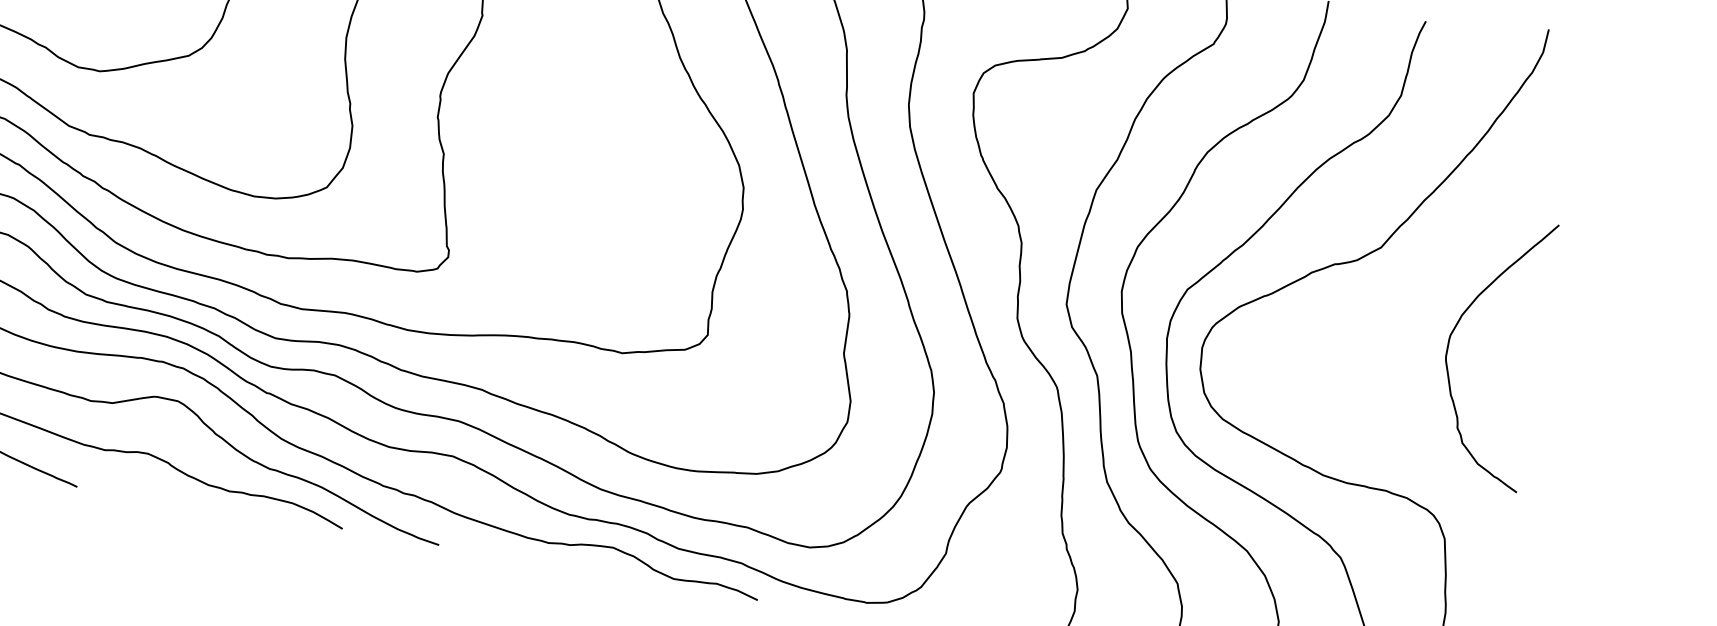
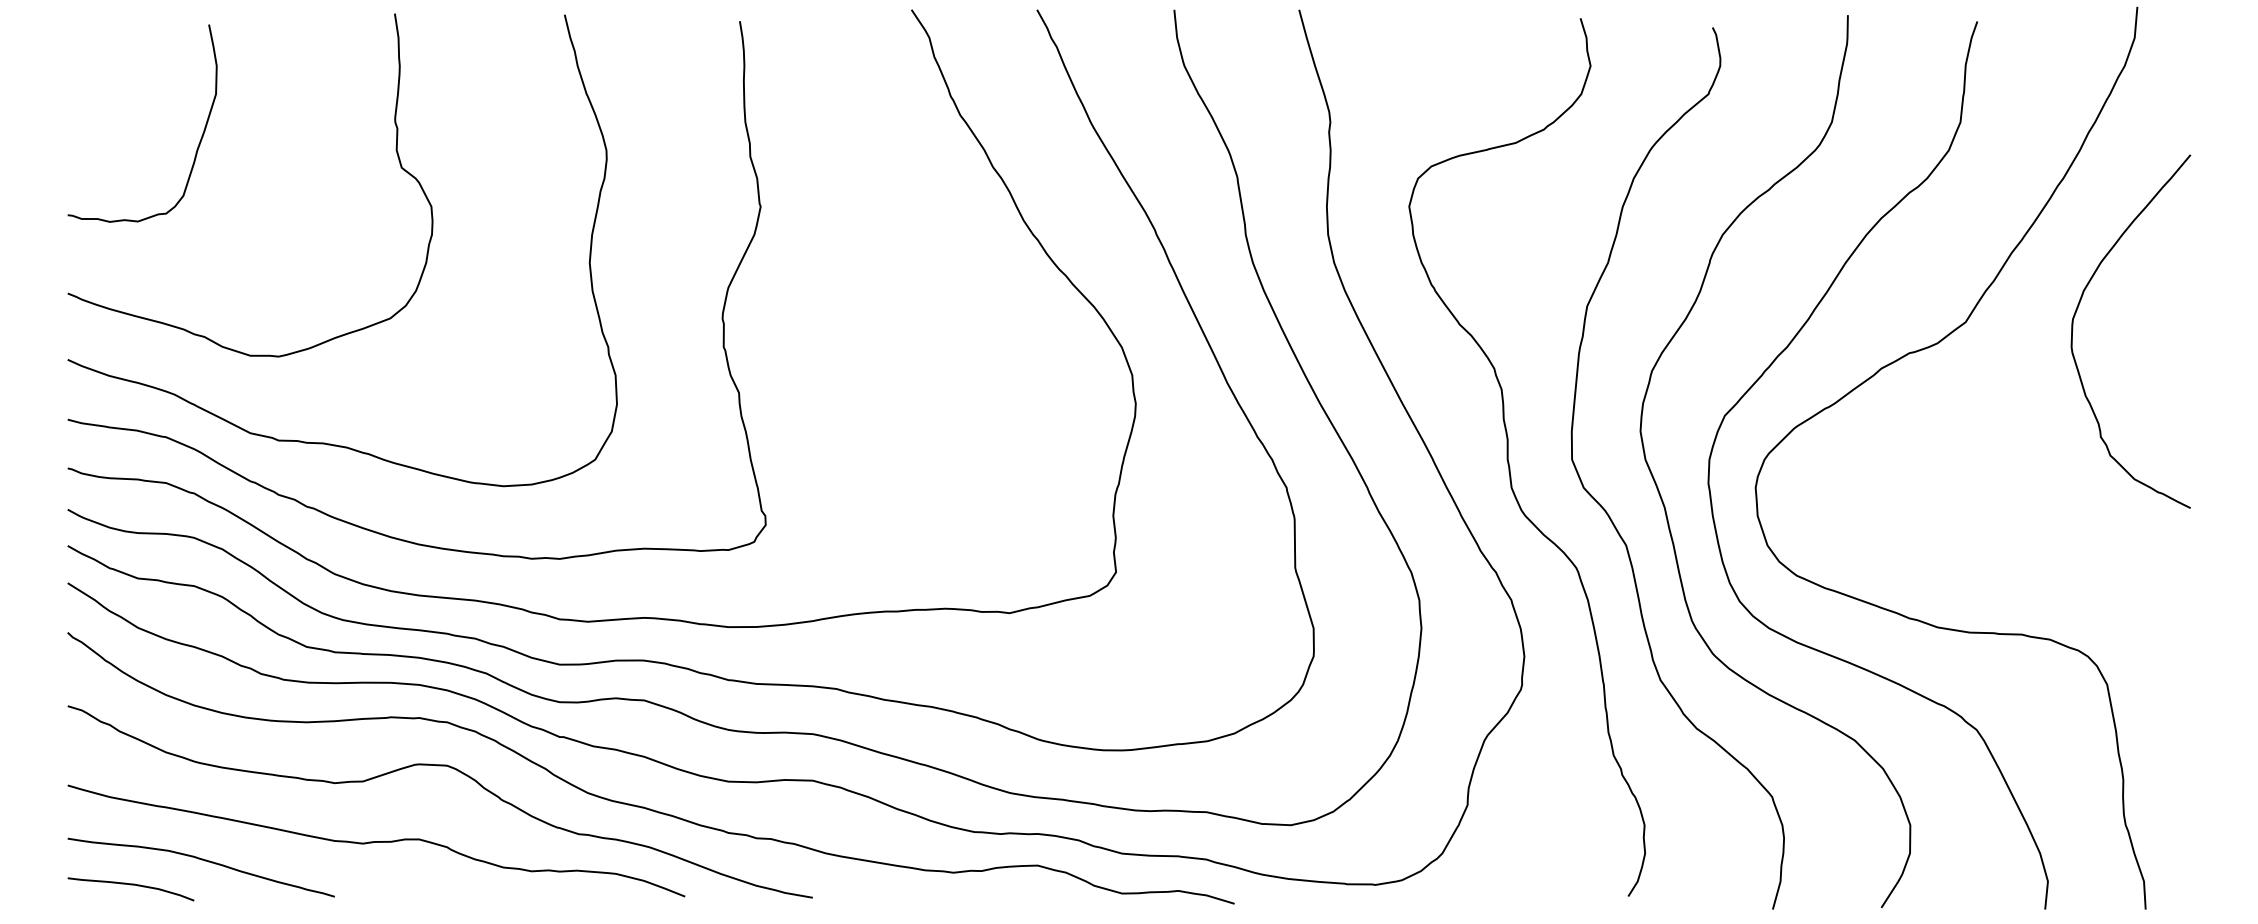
curve: (1455, 327) -> (2078, 308), moved

